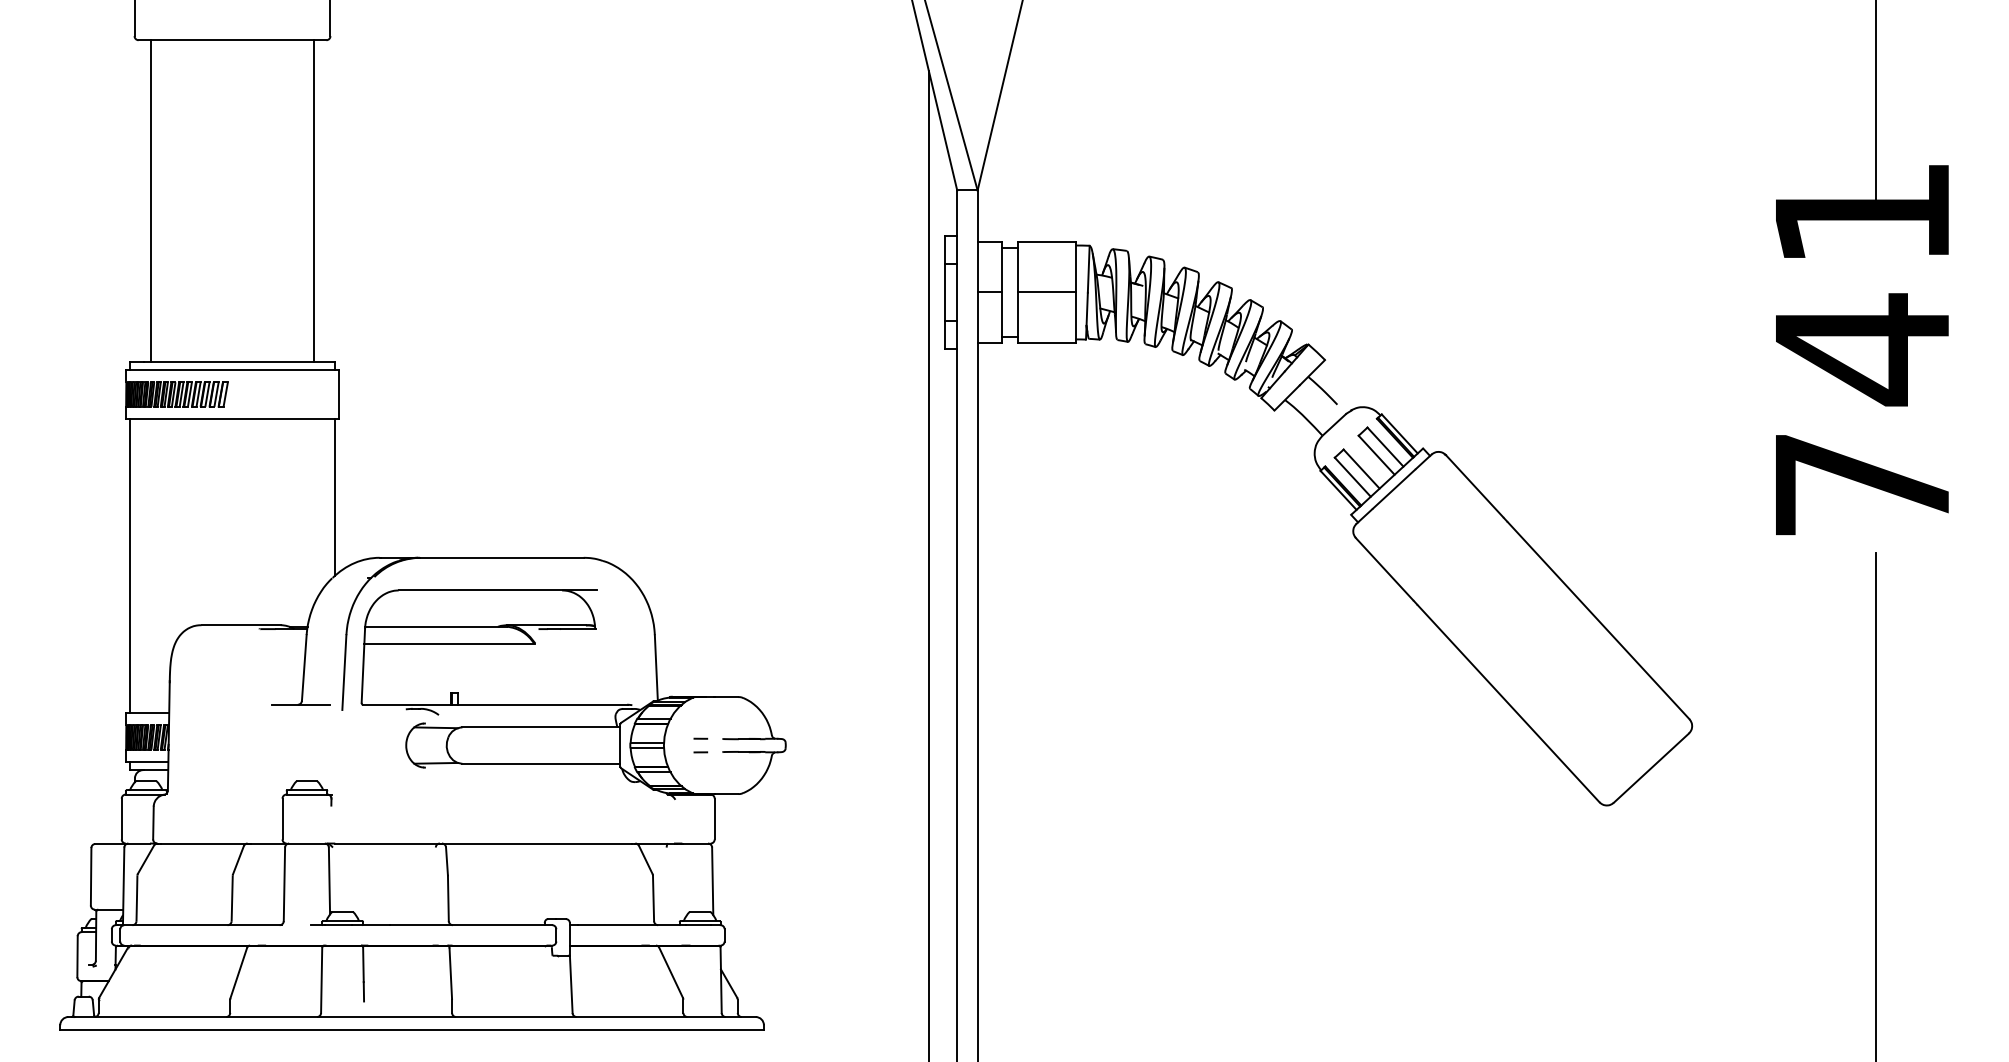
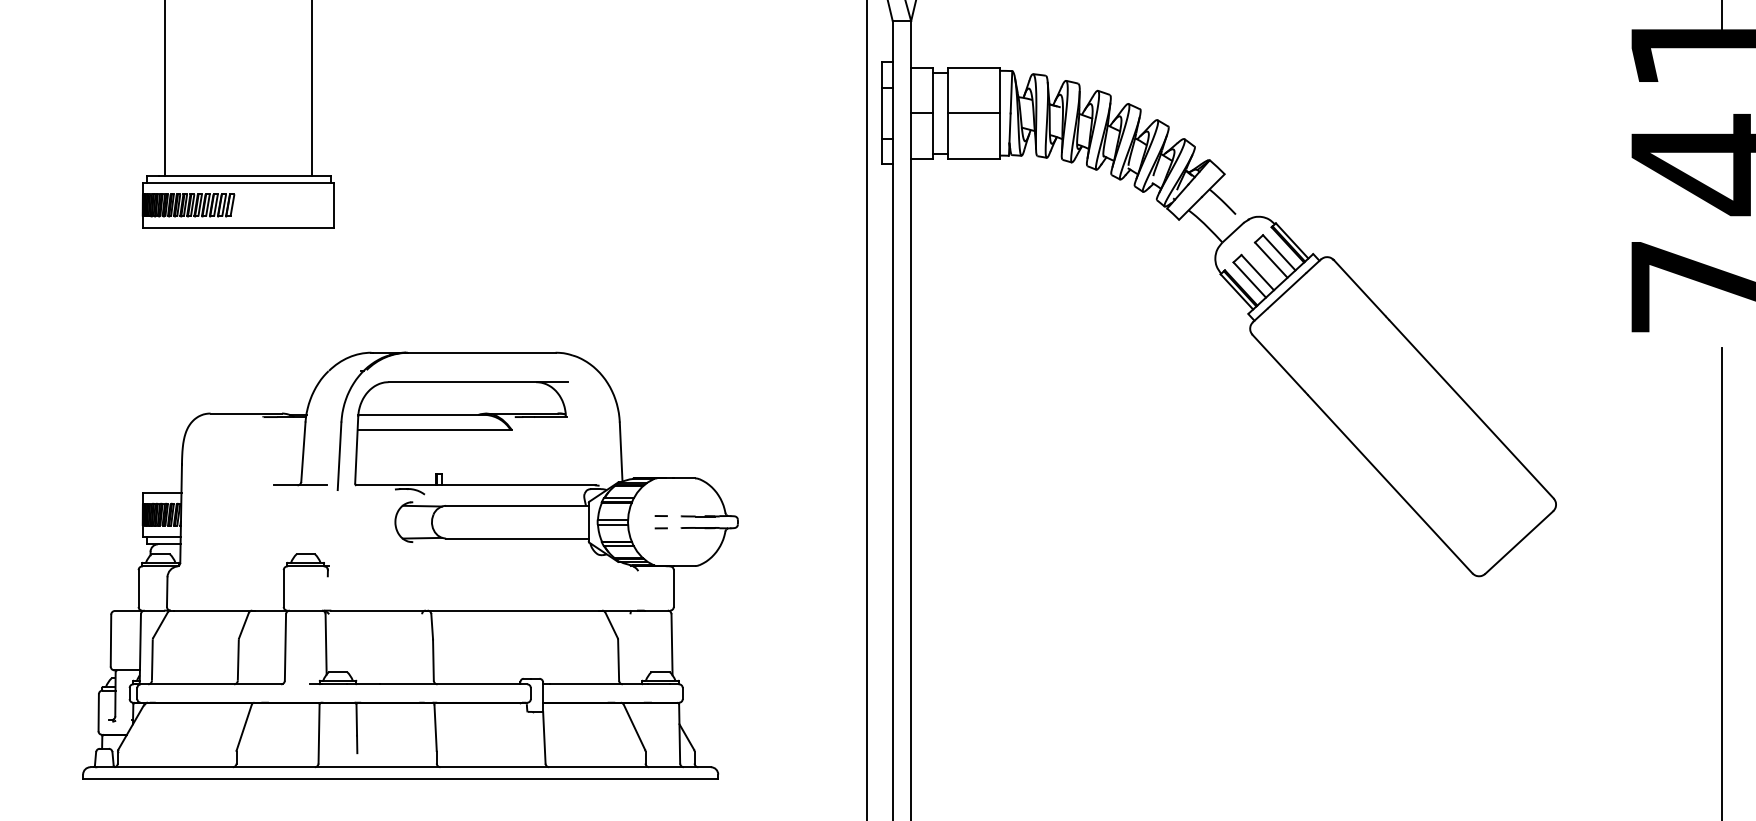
line: (334, 497) -> (330, 298), removed
line: (130, 565) -> (146, 359), removed

